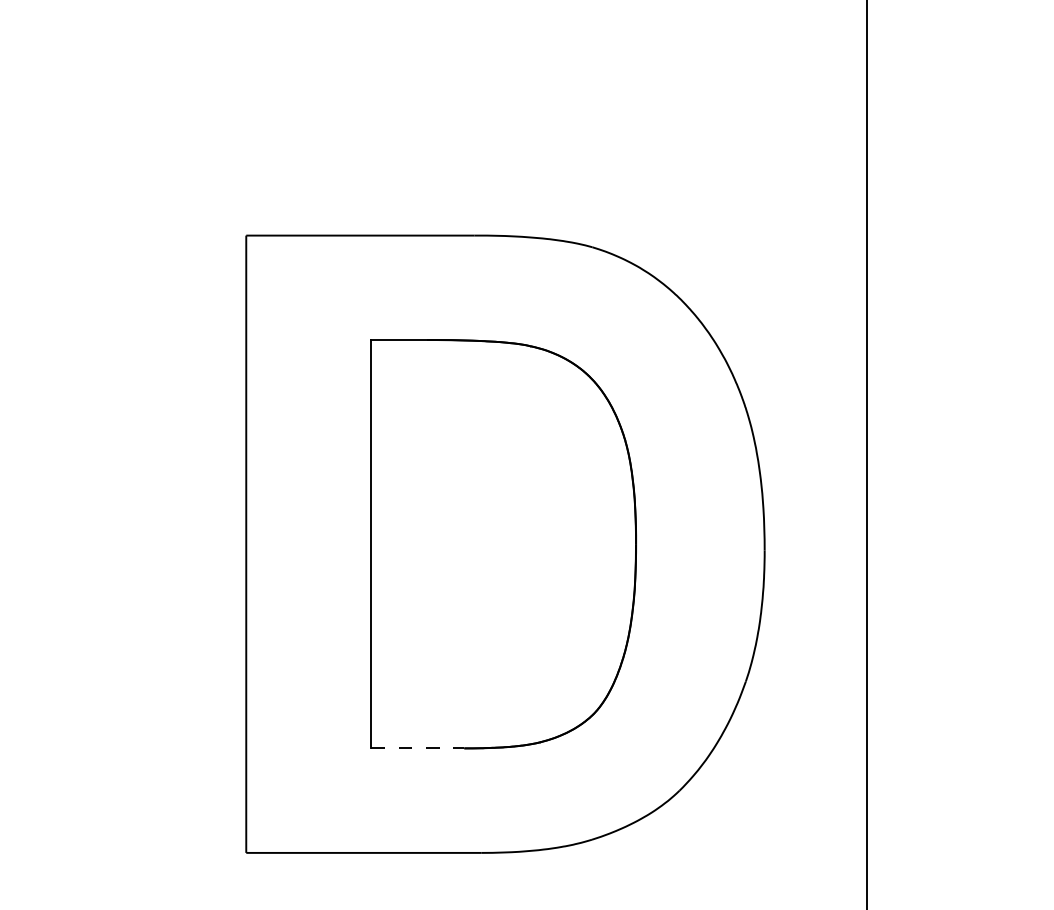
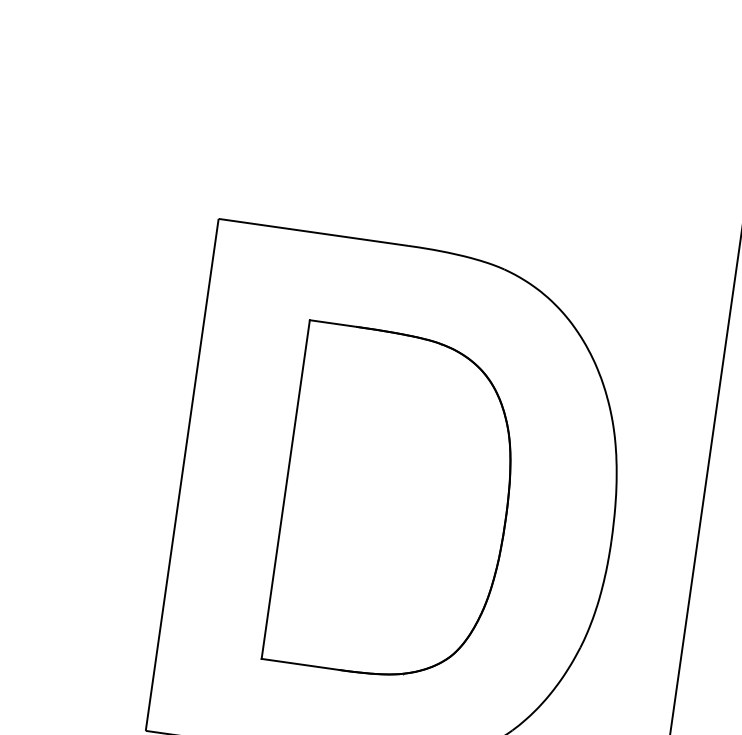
line: (417, 748) -> (300, 664), dashed -> solid

